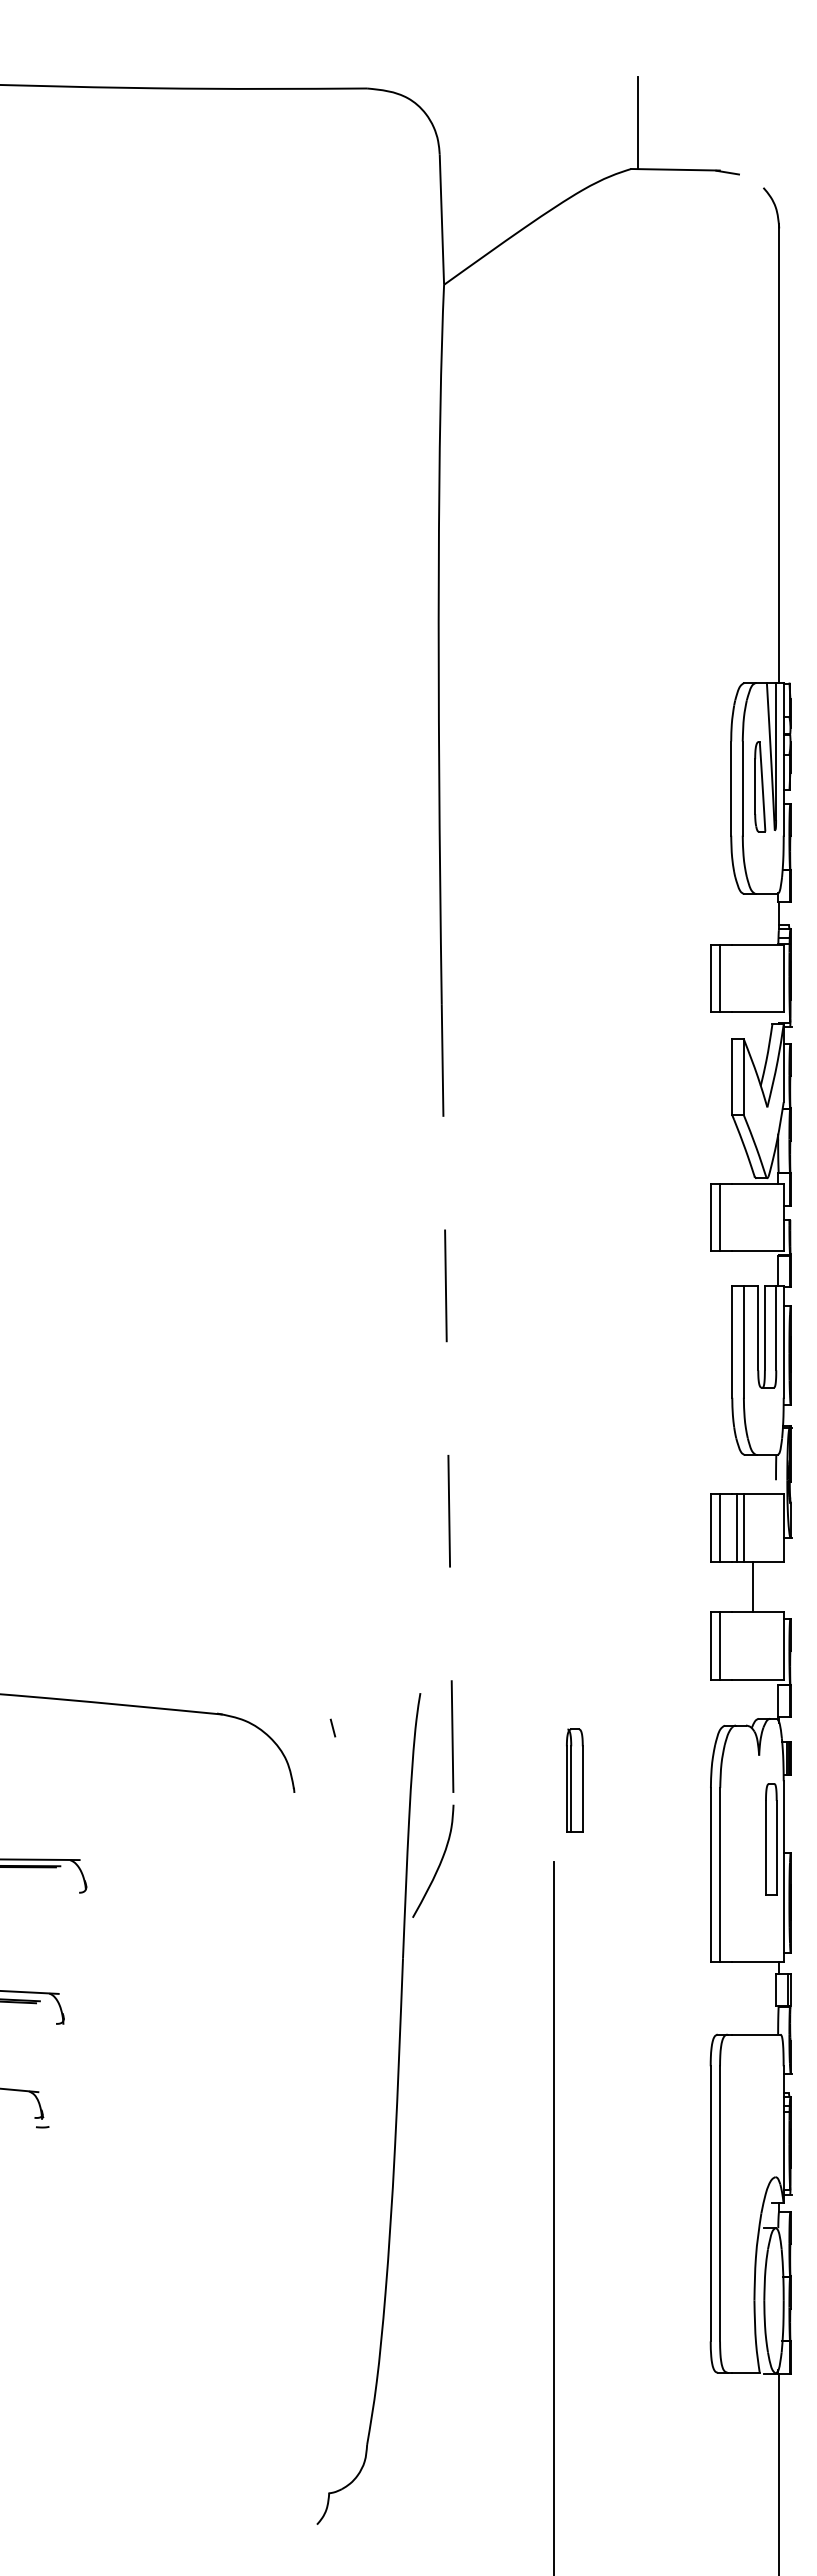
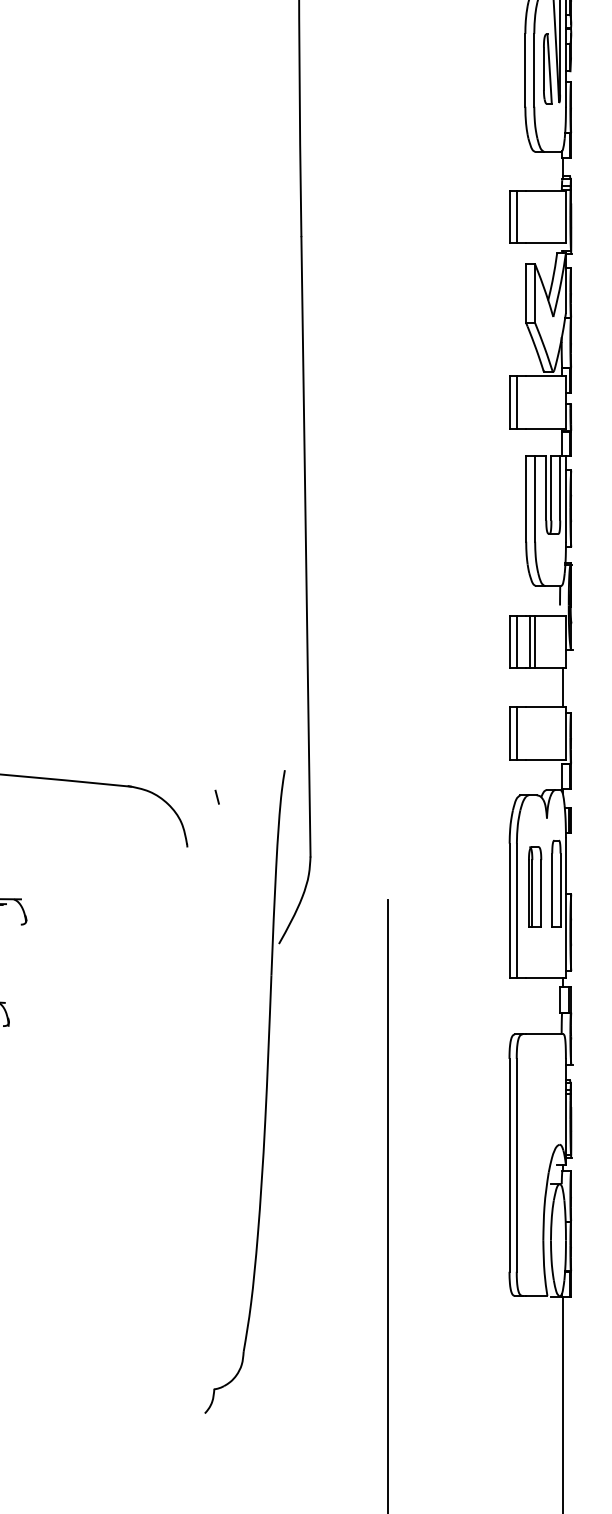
line: (447, 1404) -> (305, 546), dashed -> solid
line: (753, 1586) -> (562, 687), moved
part: (574, 1780) -> (534, 886), moved

